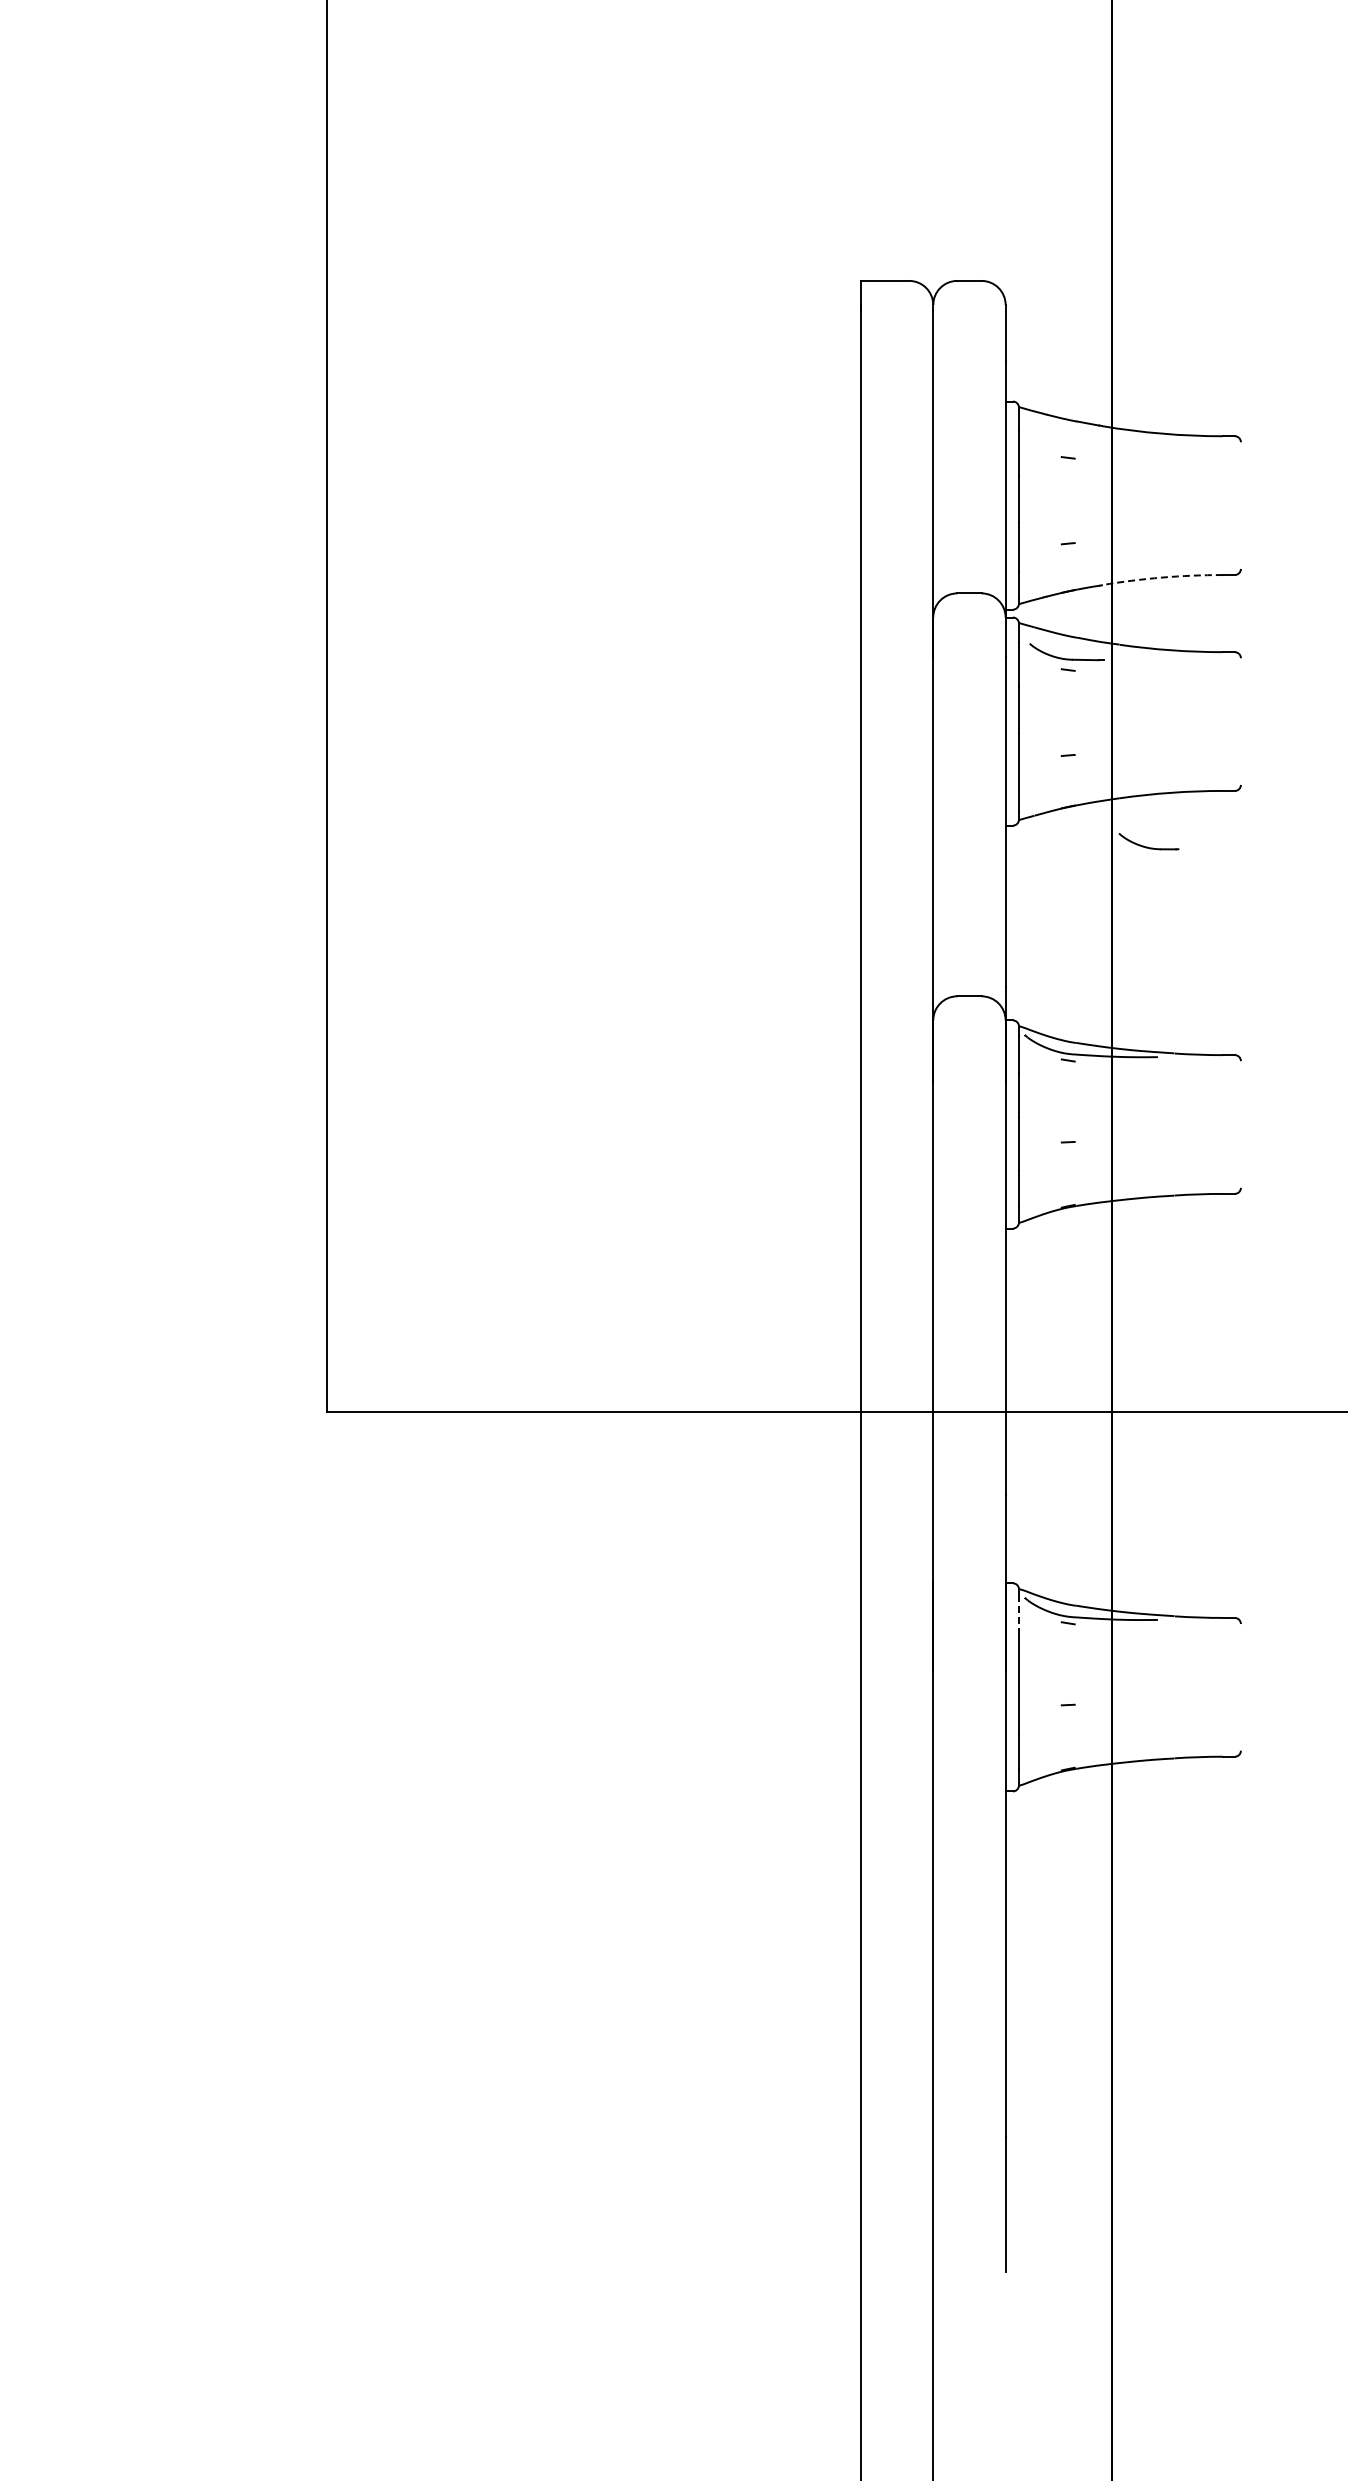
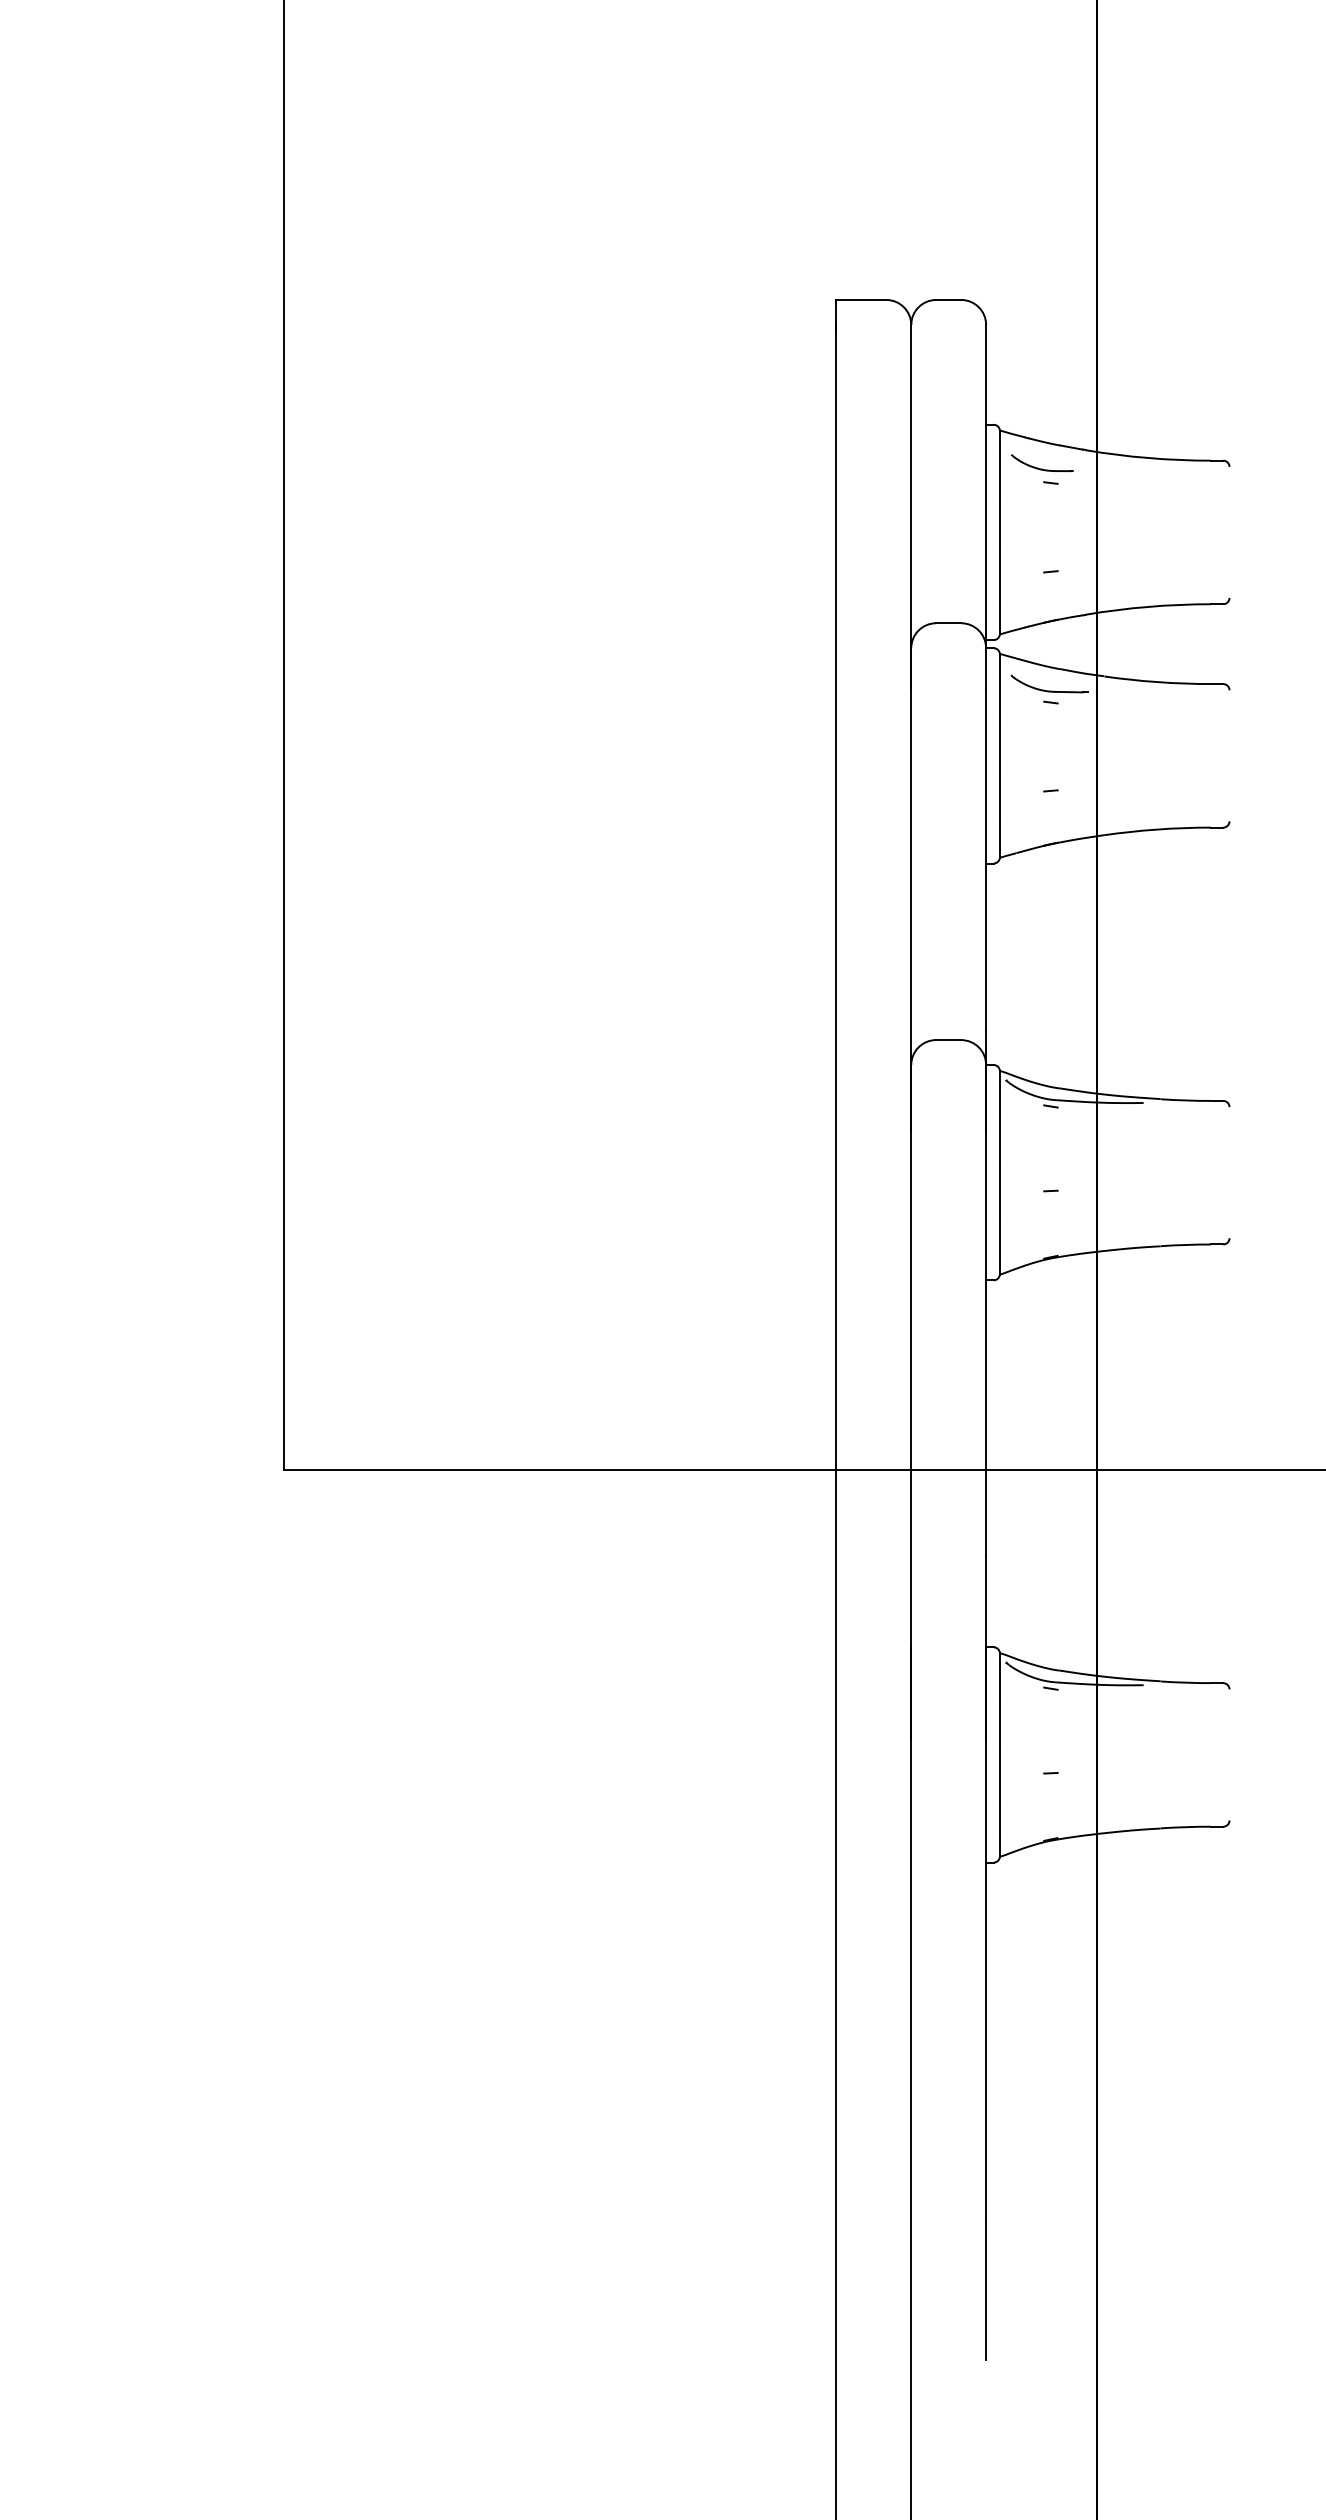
arc: (1162, 577) -> (1148, 606), dashed -> solid
part: (1148, 841) -> (1041, 463), moved
line: (1018, 1616) -> (999, 1681), dashed -> solid

